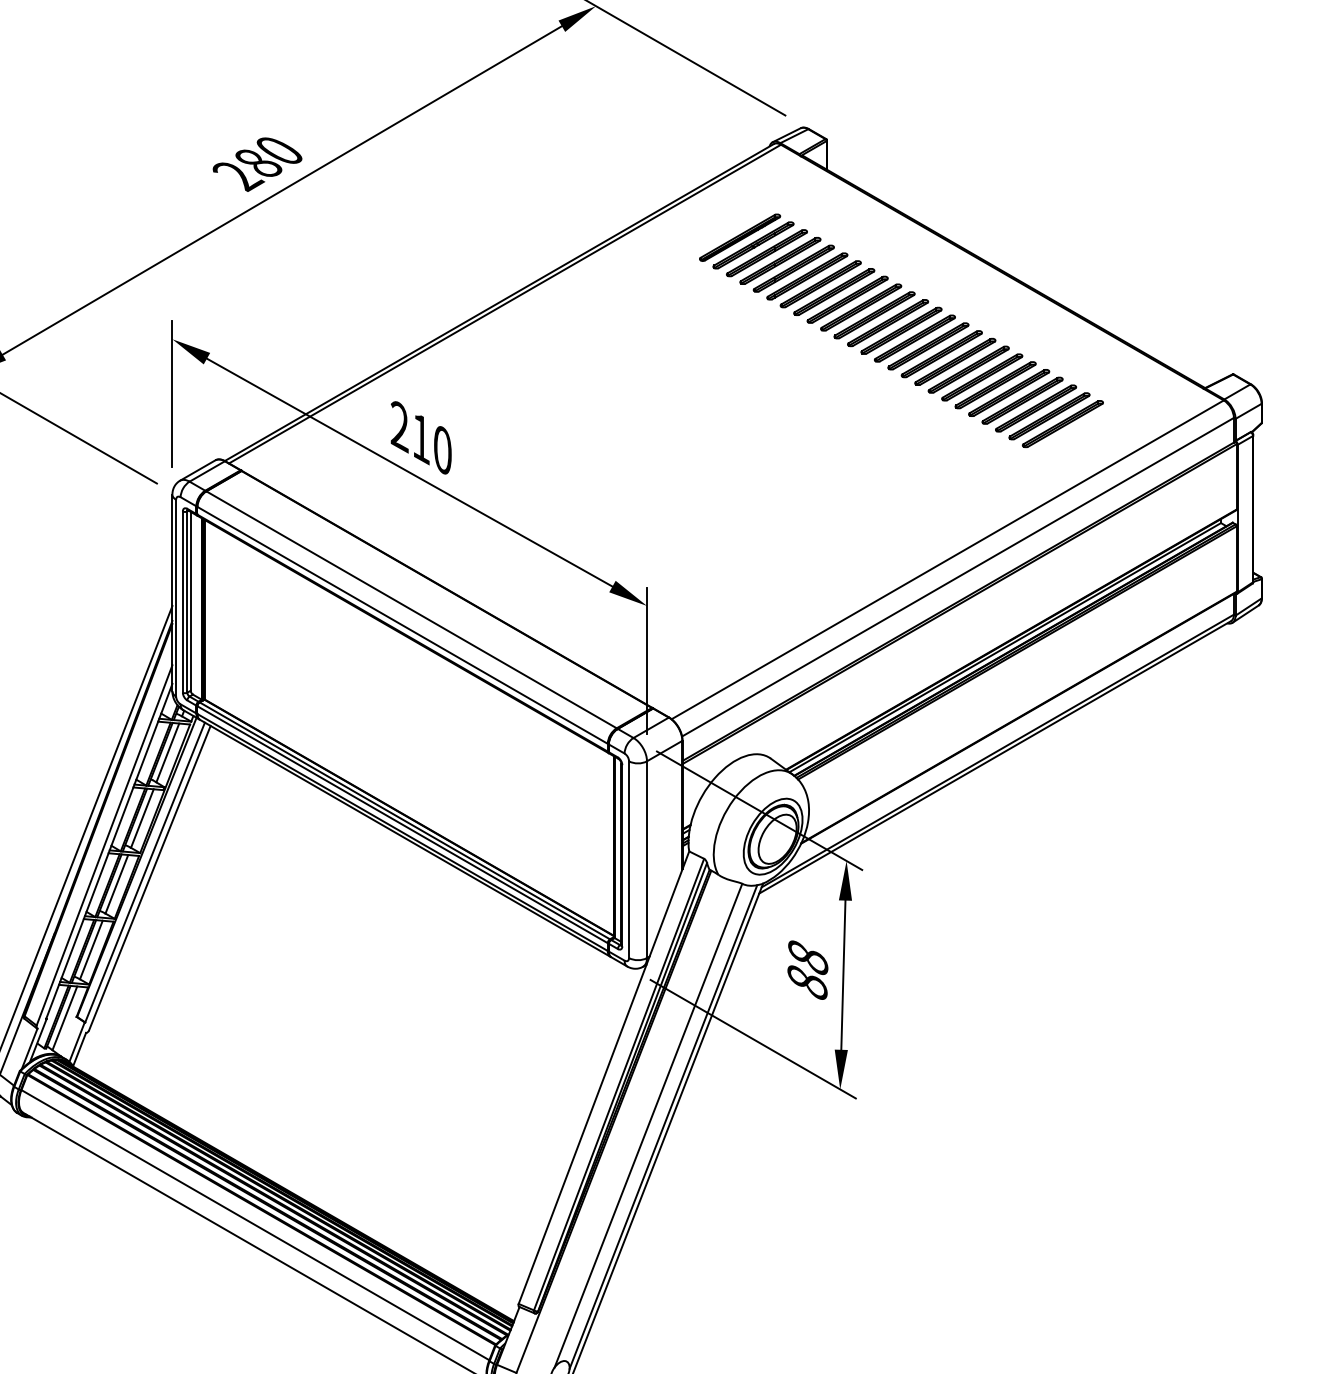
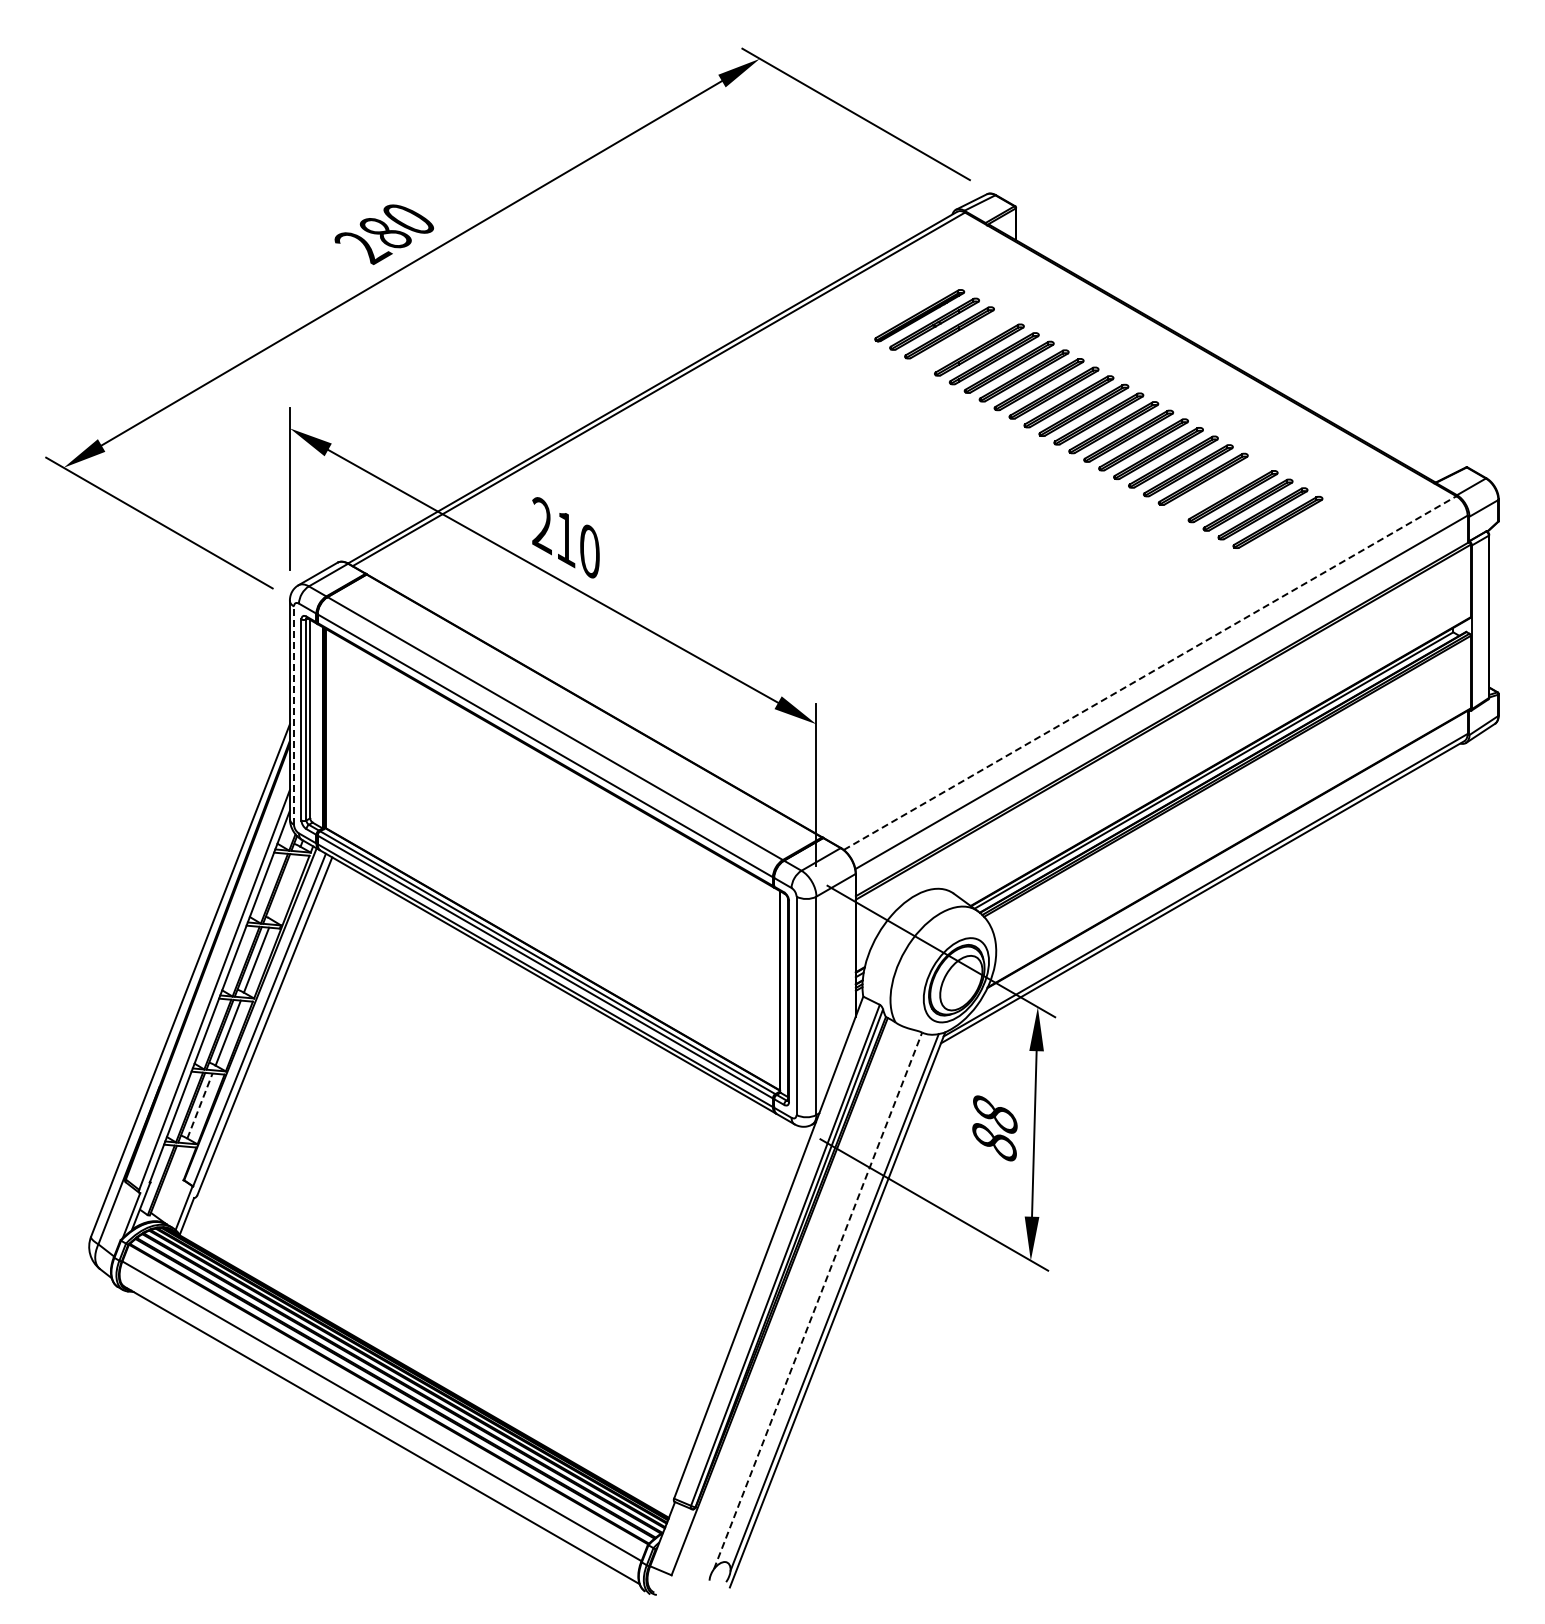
part: (780, 260) -> (964, 341), removed
part: (1008, 392) -> (1217, 487), removed
line: (948, 560) -> (1150, 673), solid -> dashed
line: (176, 598) -> (294, 715), solid -> dashed
line: (167, 753) -> (284, 887), removed
line: (90, 950) -> (199, 1106), solid -> dashed
line: (64, 1018) -> (170, 1181), removed
line: (648, 1125) -> (818, 1300), solid -> dashed

